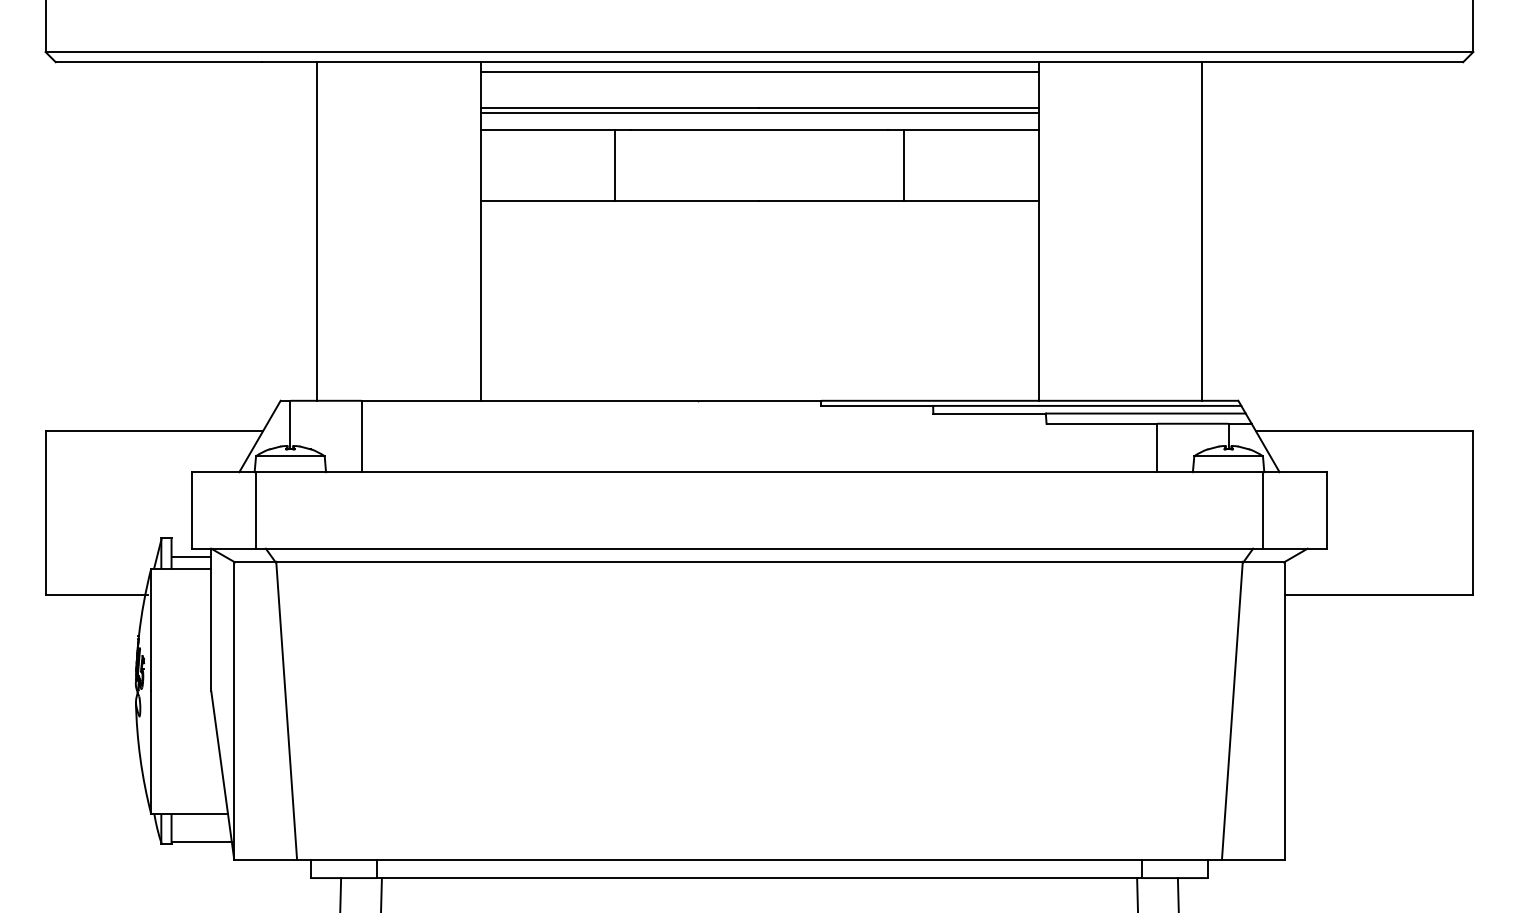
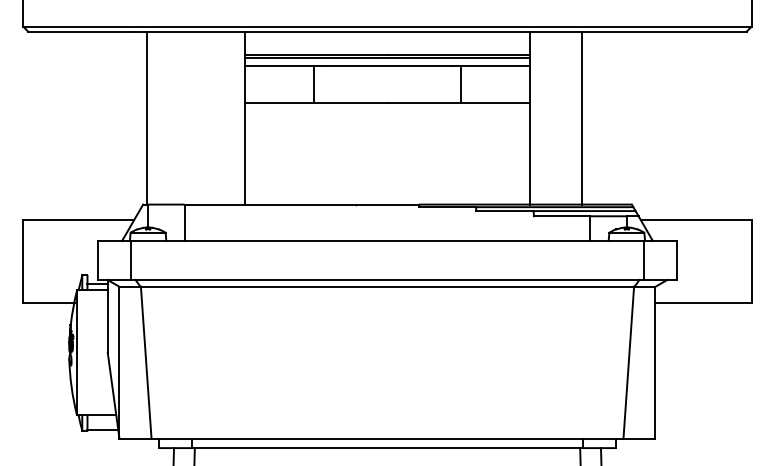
line: (759, 73) -> (387, 37), removed
line: (316, 230) -> (146, 117), moved
line: (1202, 230) -> (582, 117), moved

